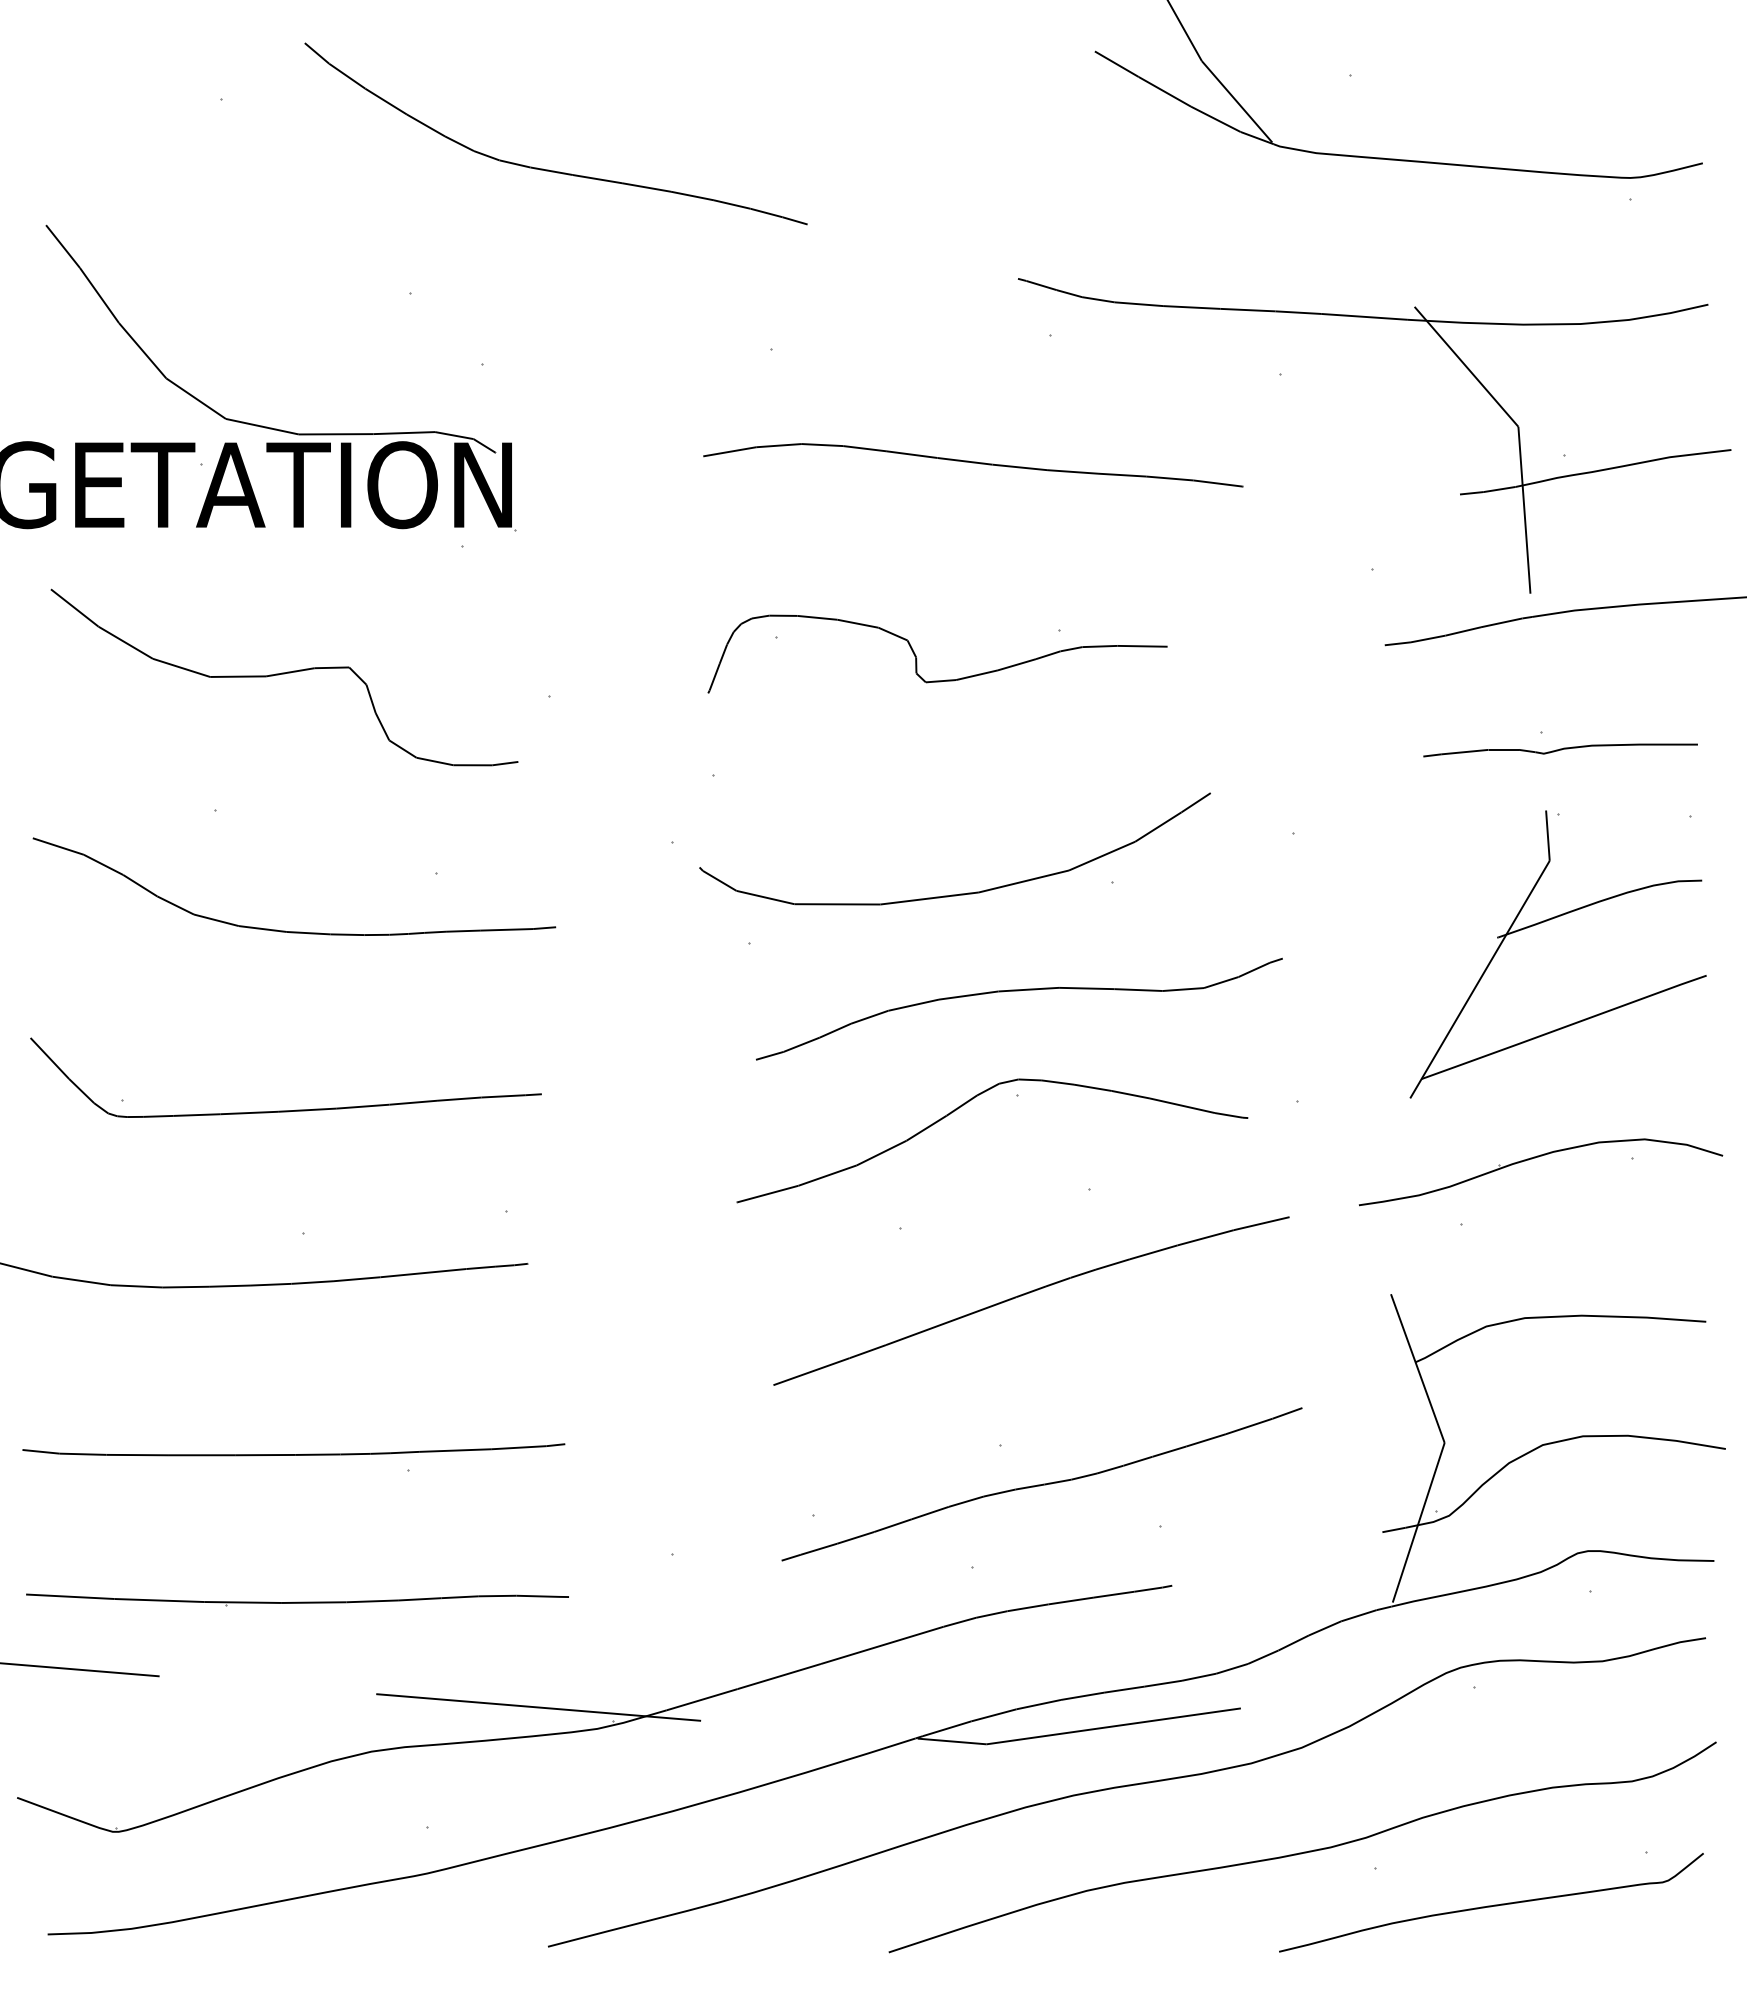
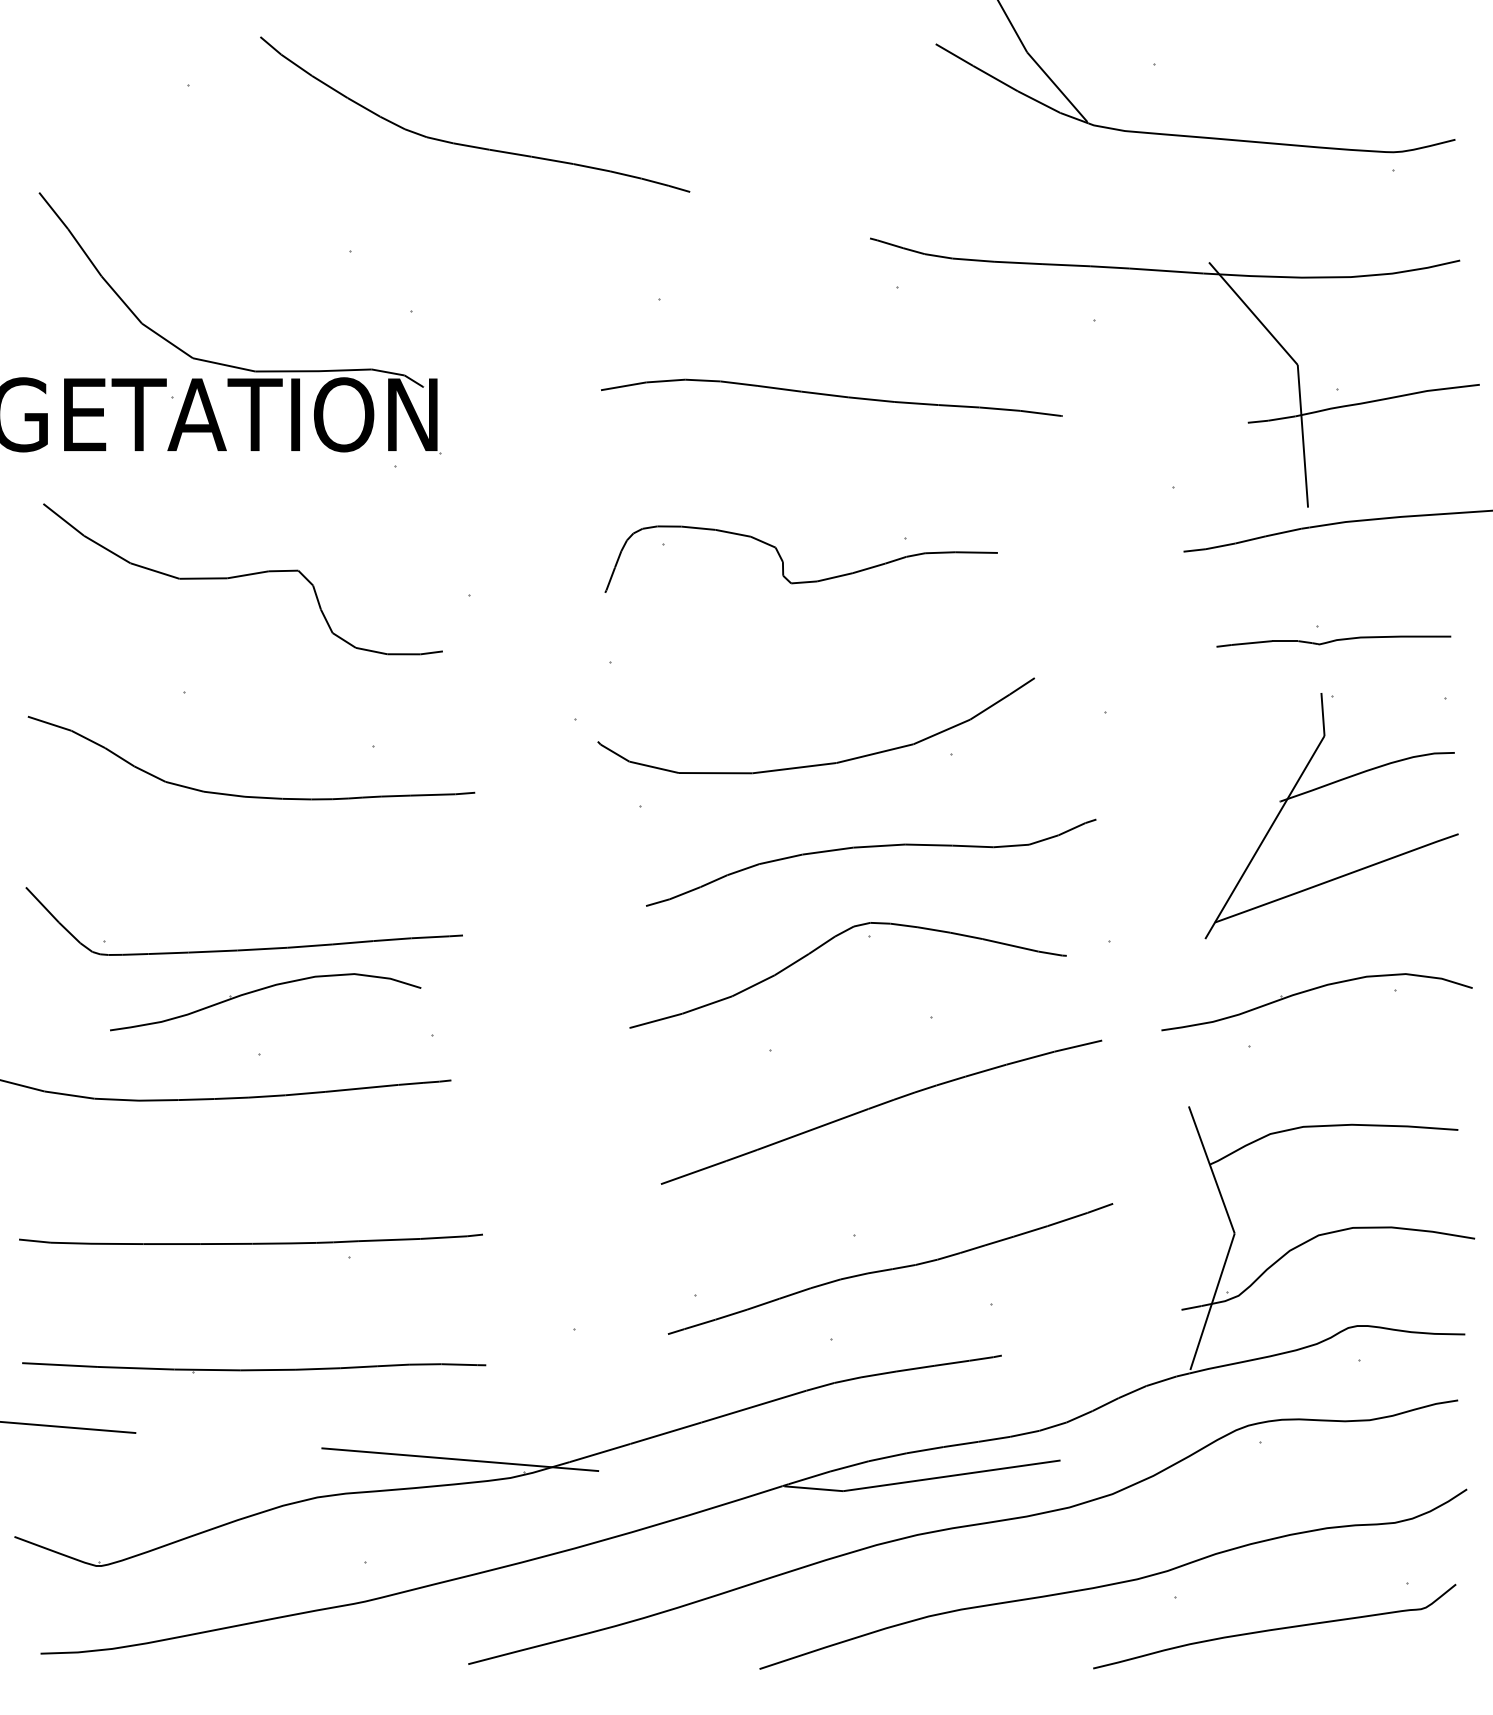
part: (305, 1158) -> (260, 990), added

